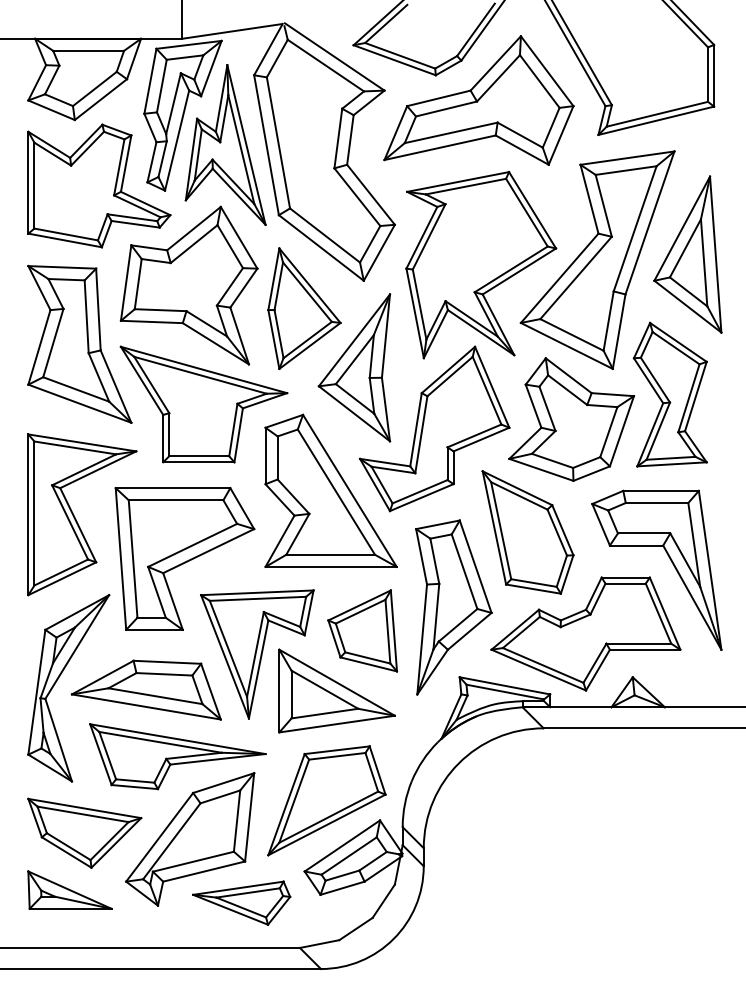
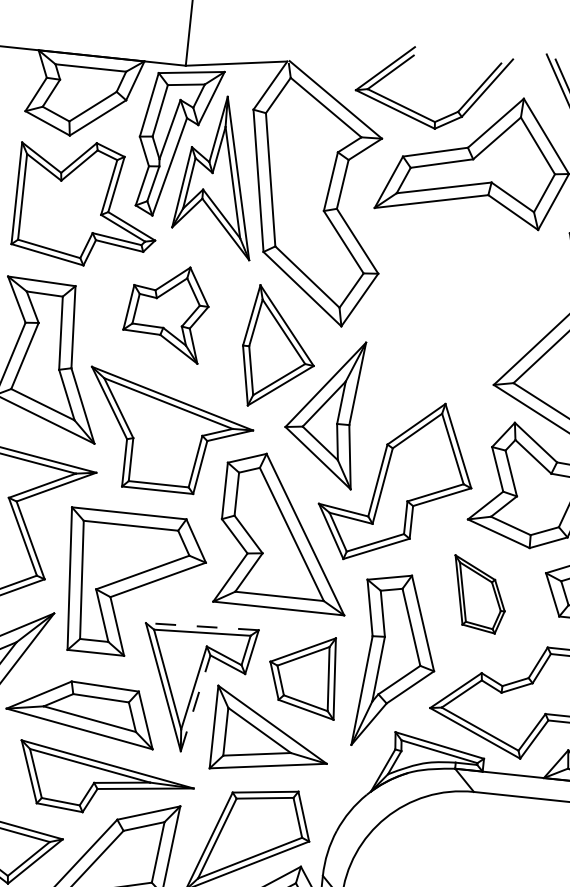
part: (481, 265) -> (460, 323), removed
part: (188, 285) -> (165, 312), size x0.6
part: (527, 532) -> (478, 594), size x0.6
line: (256, 592) -> (201, 626), solid -> dashed
line: (258, 669) -> (195, 703), solid -> dashed

